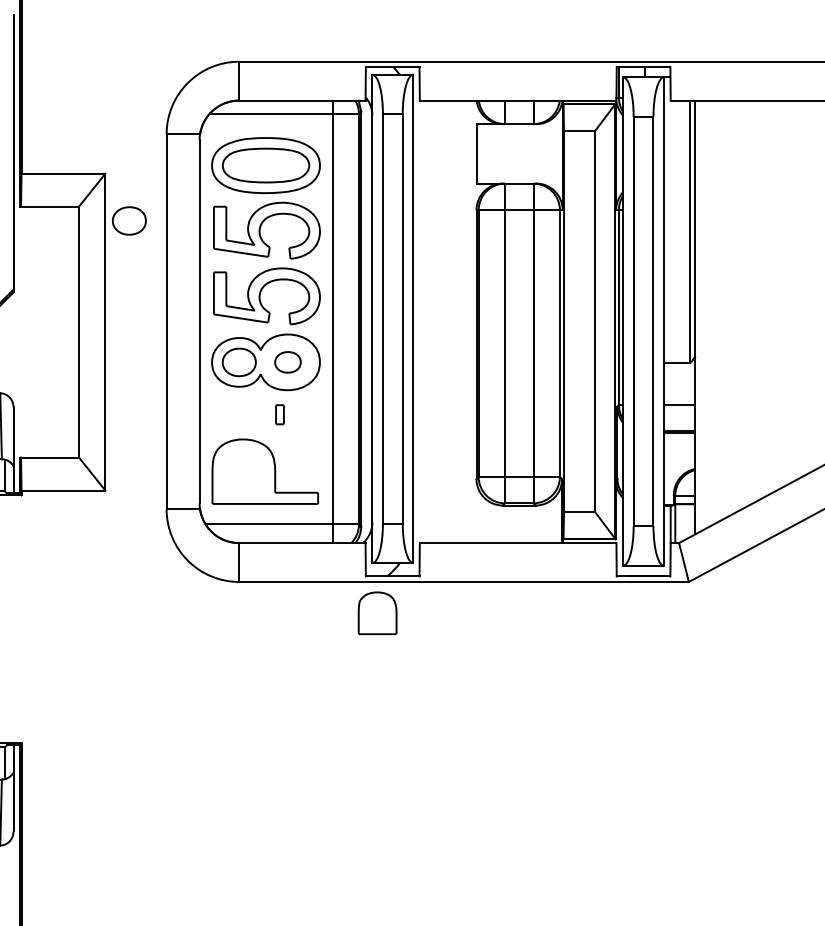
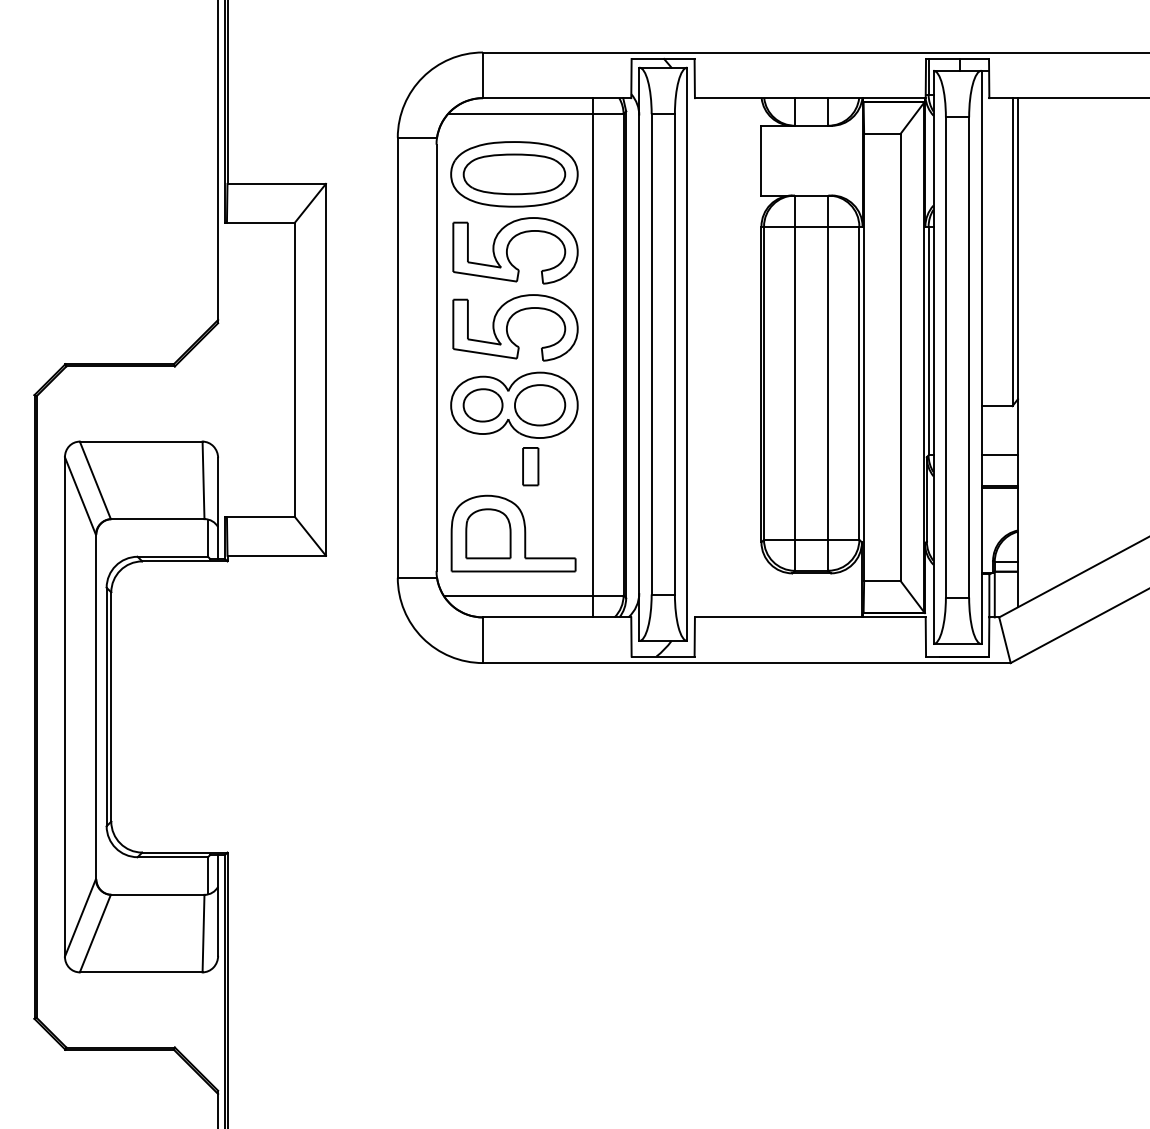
part: (128, 221) -> (353, 239), removed
part: (288, 362) -> (540, 405), size x1.67
part: (279, 414) -> (530, 466), size x1.67
part: (377, 613) -> (488, 533), moved

